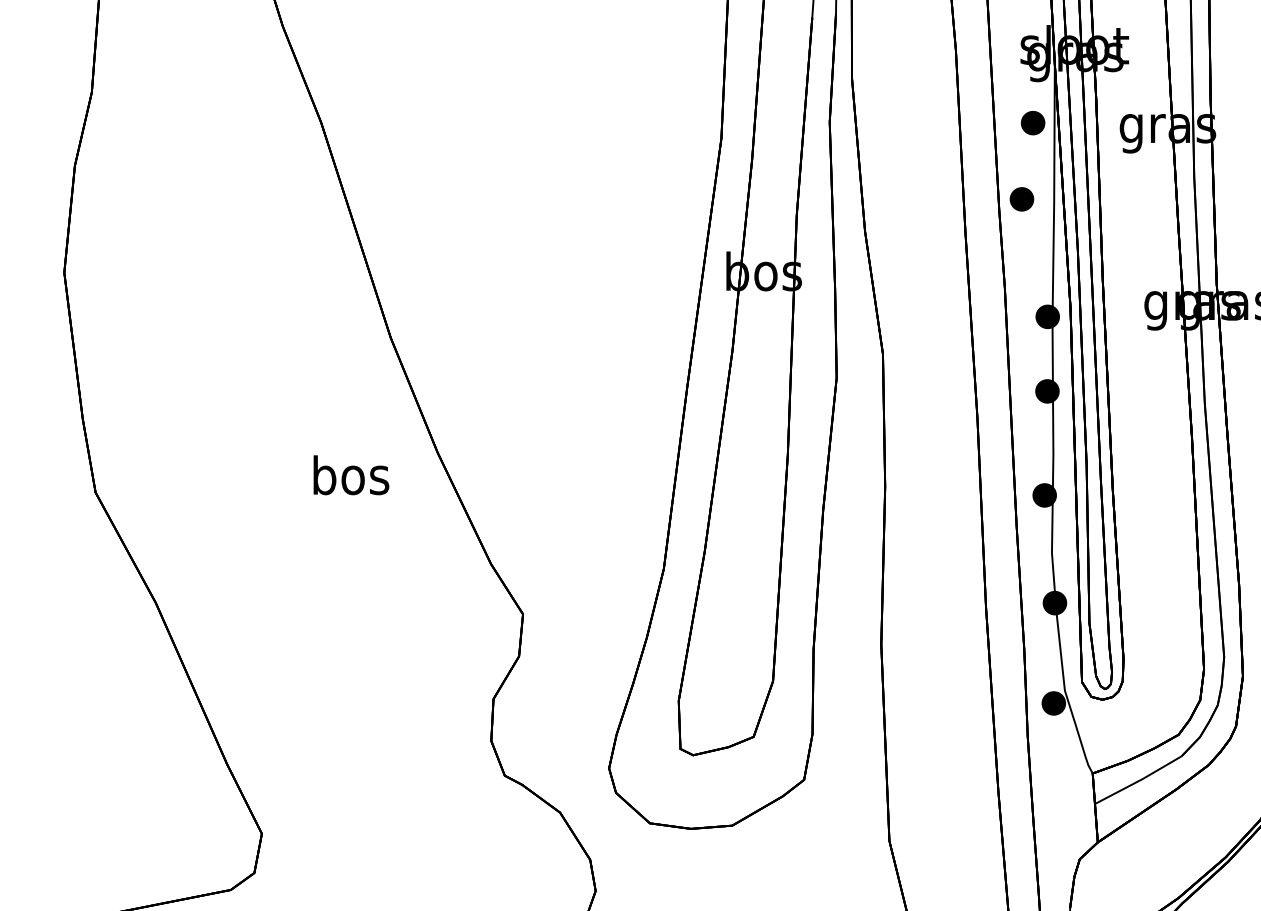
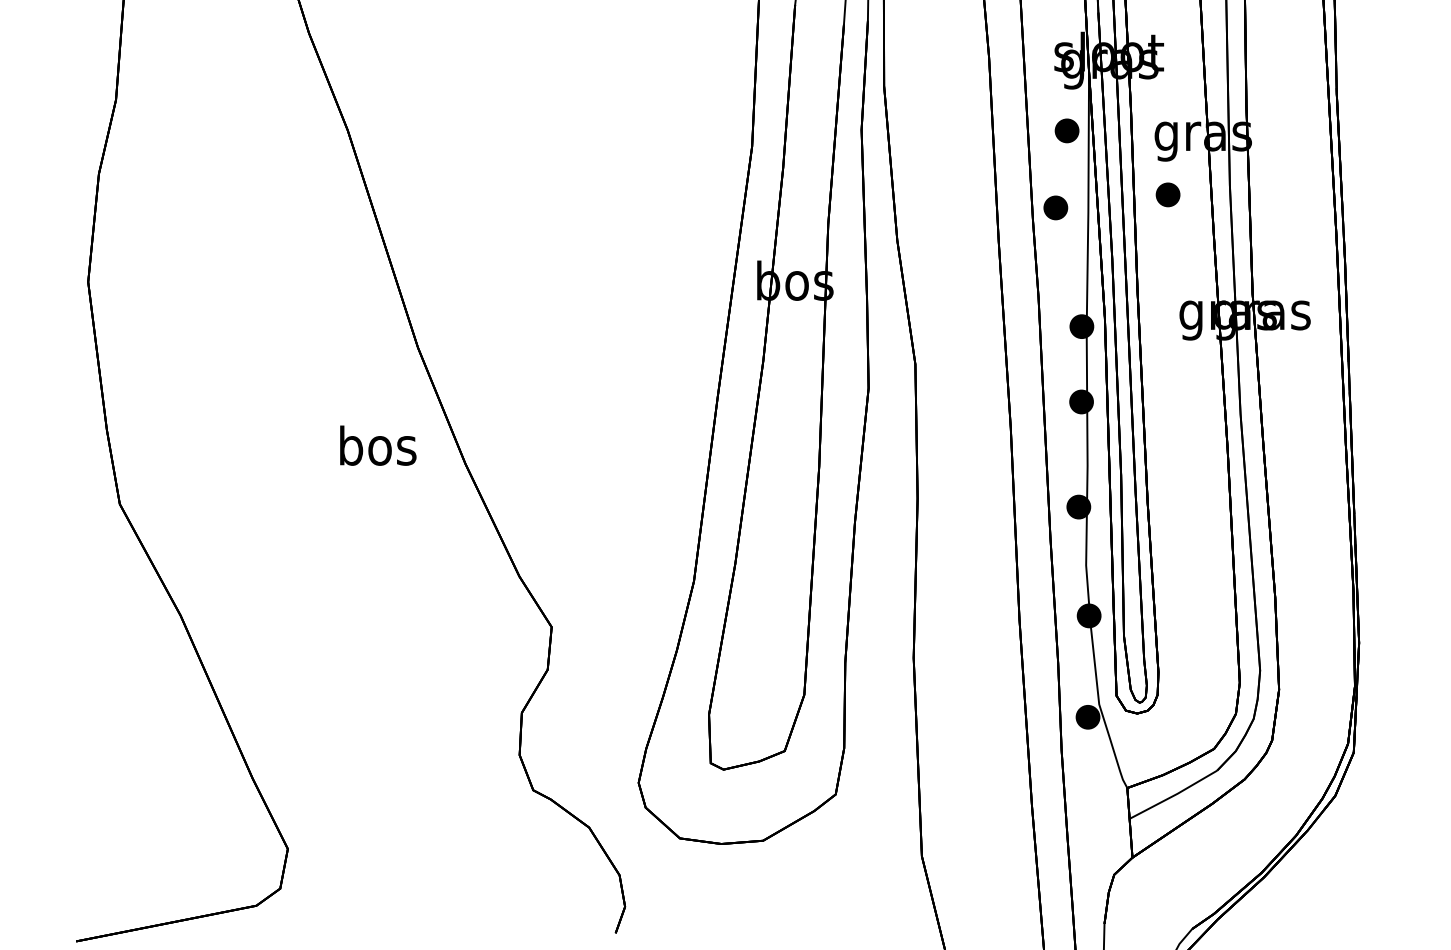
part: (1132, 186) -> (1167, 194), added
text: (351, 475) -> (378, 445), moved

